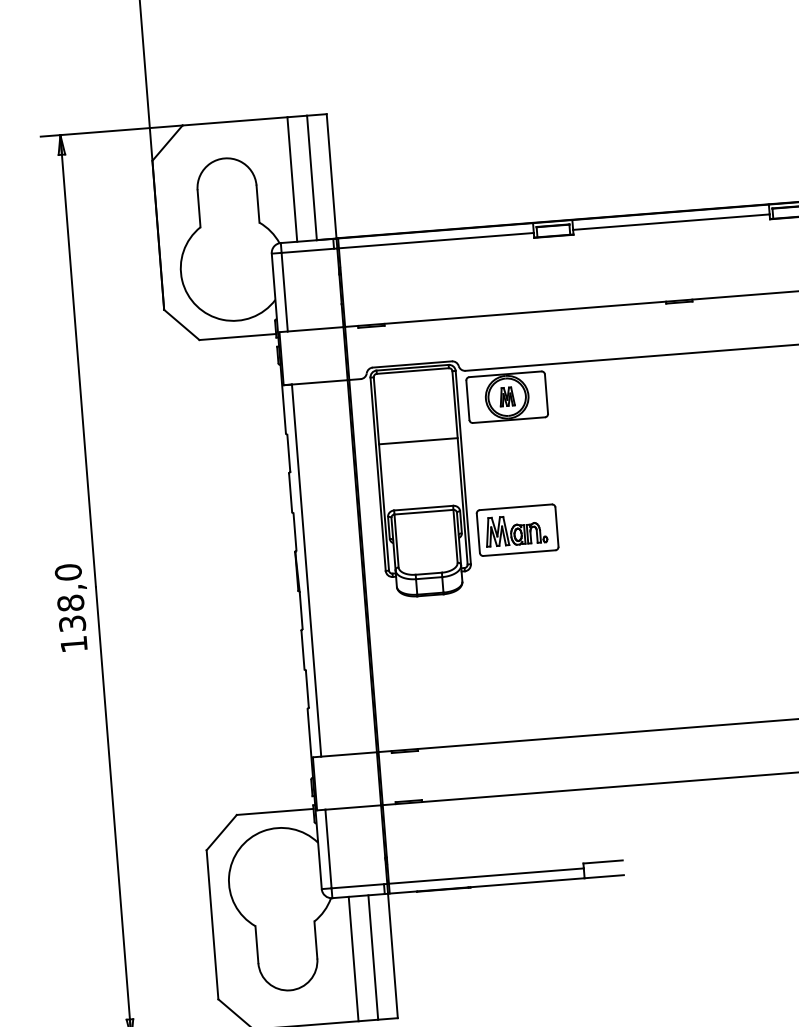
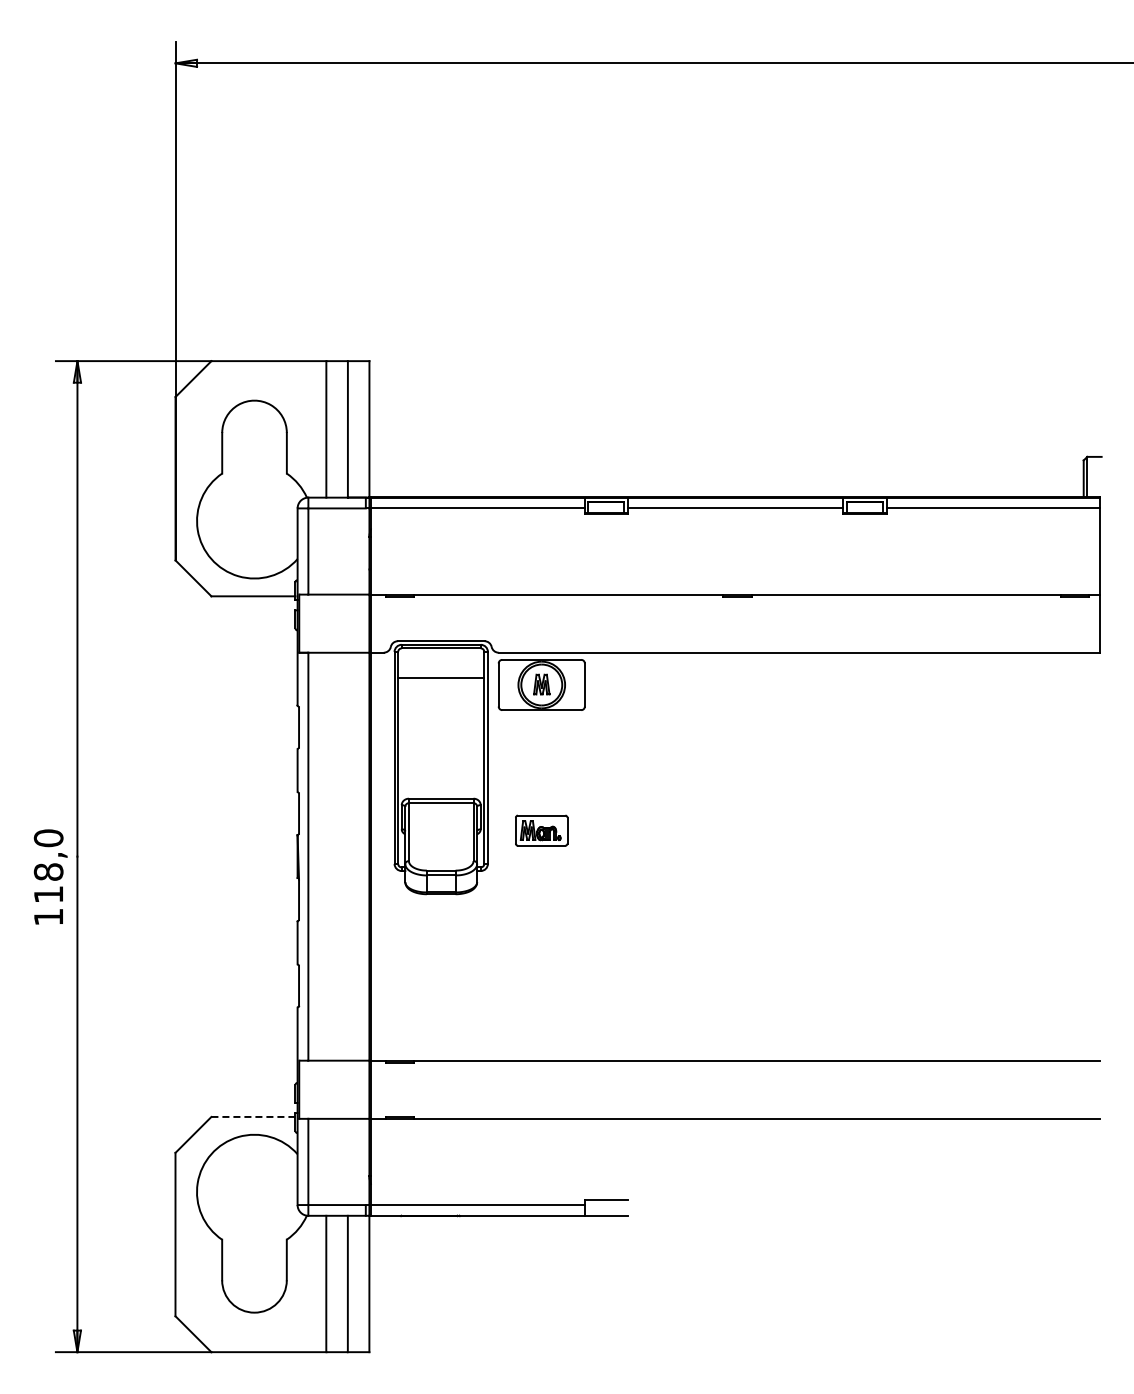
line: (418, 441) -> (441, 678), moved
part: (517, 529) -> (541, 830), size x0.6
text: (72, 623) -> (48, 894), 138,0 -> 118,0
line: (275, 811) -> (253, 1116), solid -> dashed

